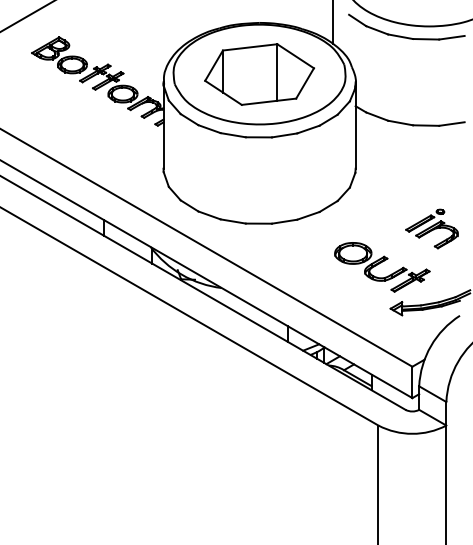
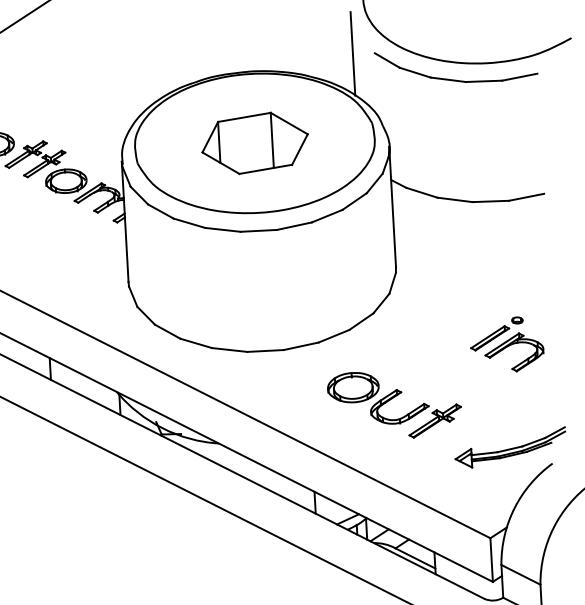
part: (259, 74) -> (254, 143), size x0.7
part: (382, 267) -> (395, 404), moved

